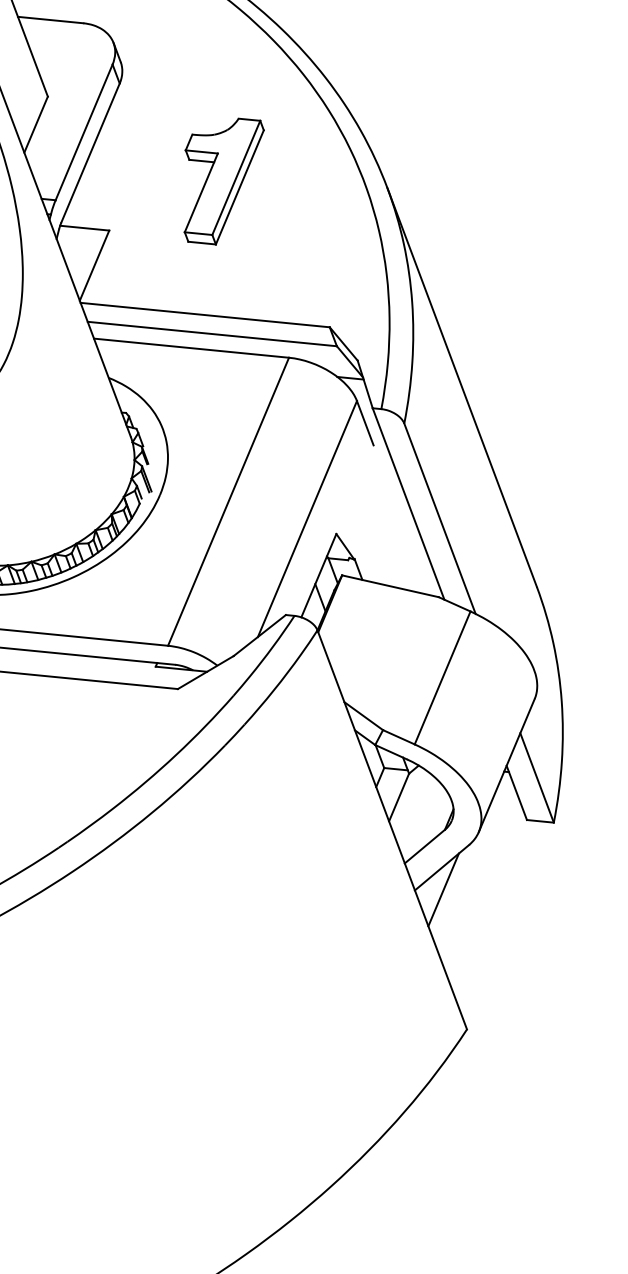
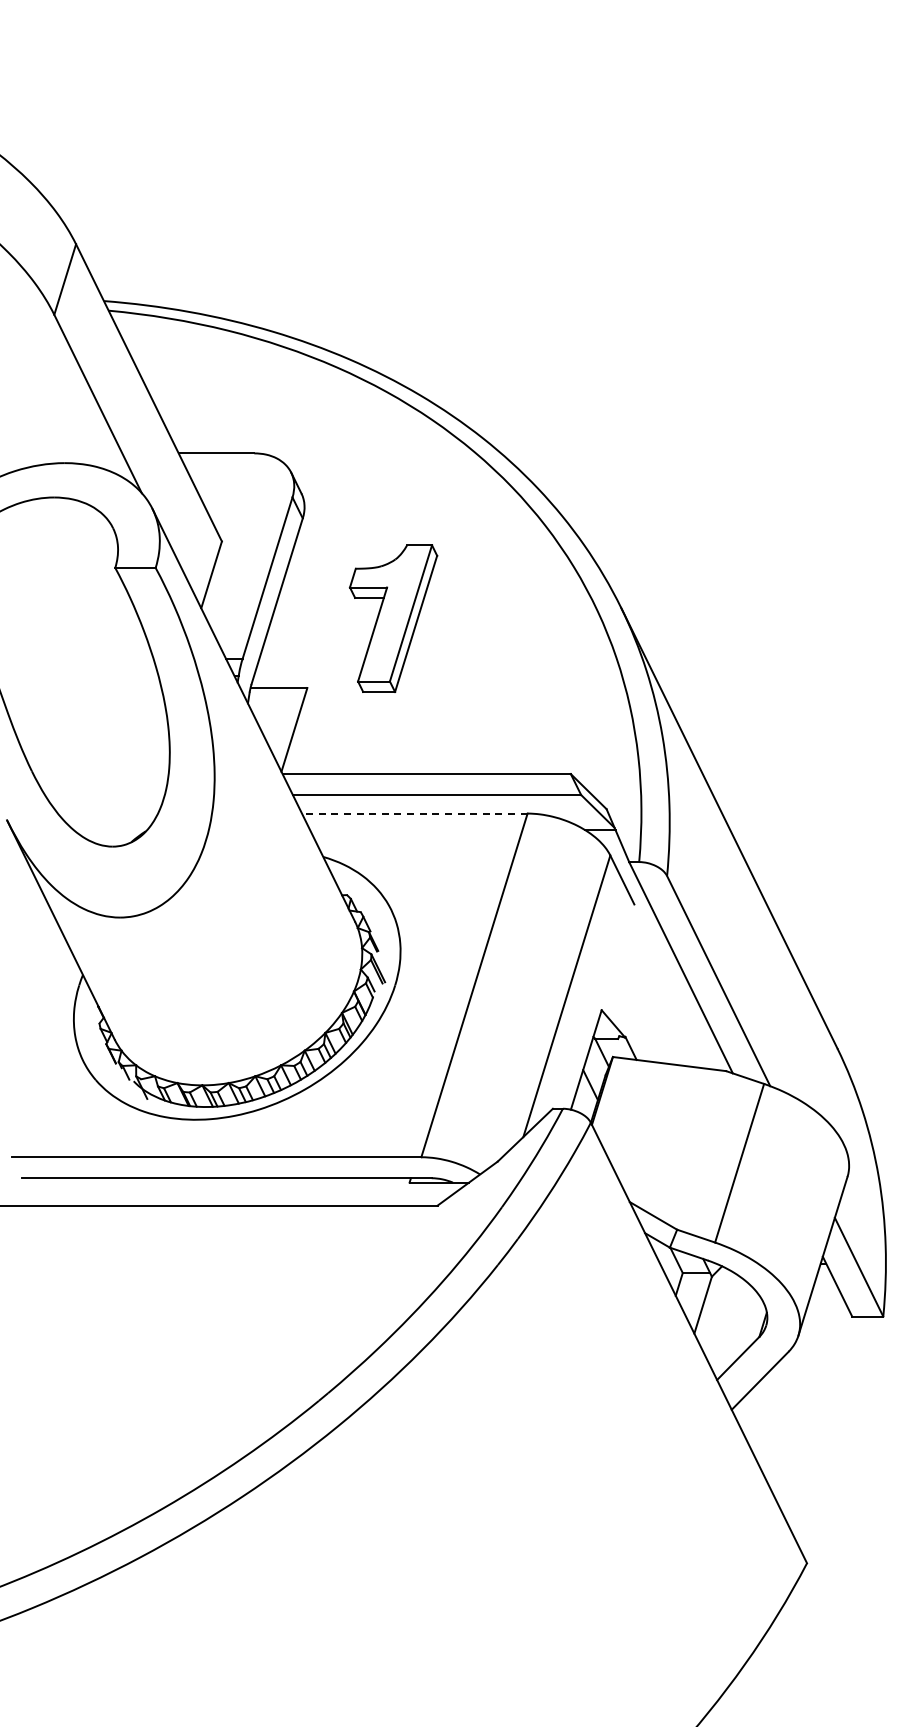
part: (220, 180) -> (393, 618), moved
line: (191, 348) -> (414, 813), solid -> dashed
line: (443, 889) -> (764, 1405), removed

